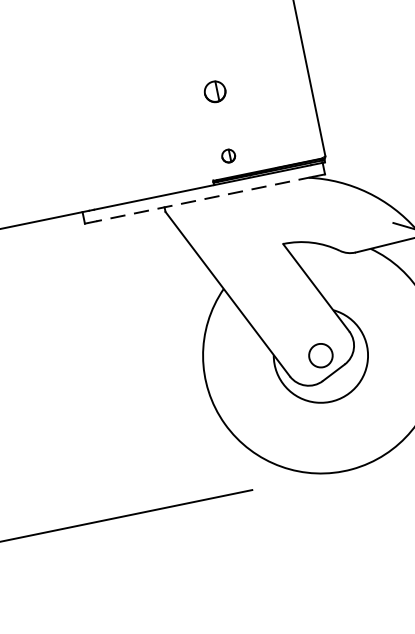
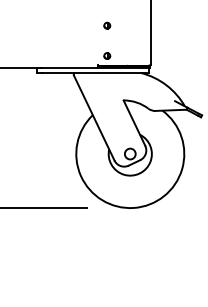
part: (215, 90) -> (107, 25), size x0.62
line: (204, 200) -> (92, 73), dashed -> solid

